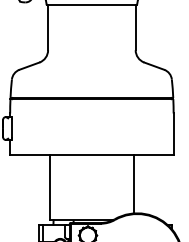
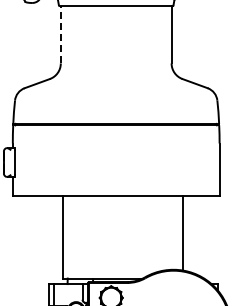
line: (47, 27) -> (60, 34), solid -> dashed
line: (134, 183) -> (183, 232), moved

